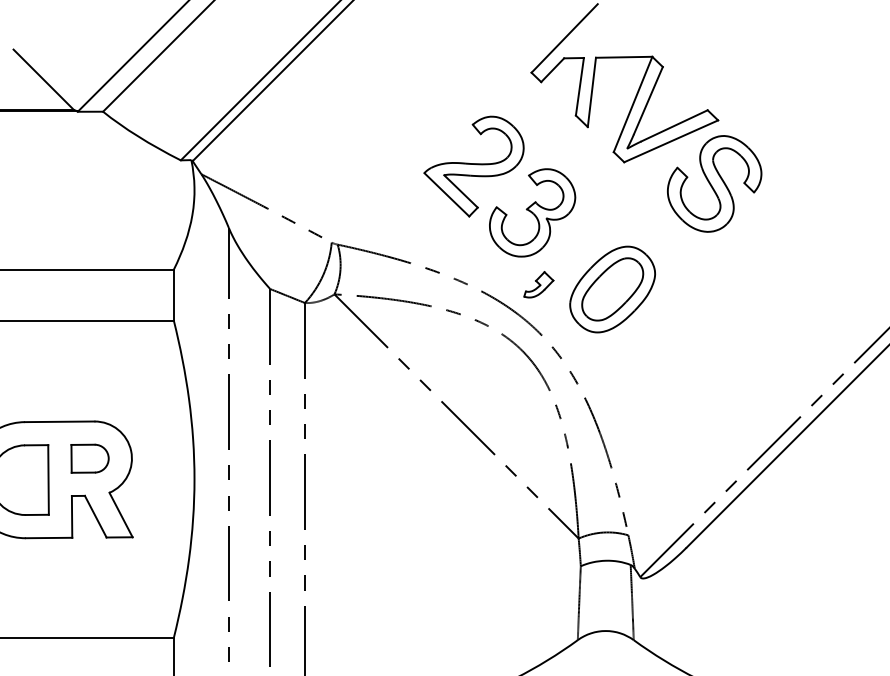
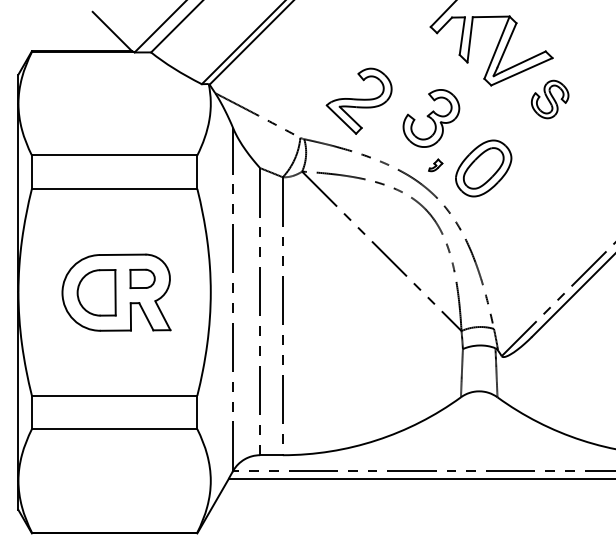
part: (472, 165) -> (358, 100), moved
part: (713, 183) -> (549, 99), size x0.6
part: (538, 284) -> (435, 165), size x0.7

